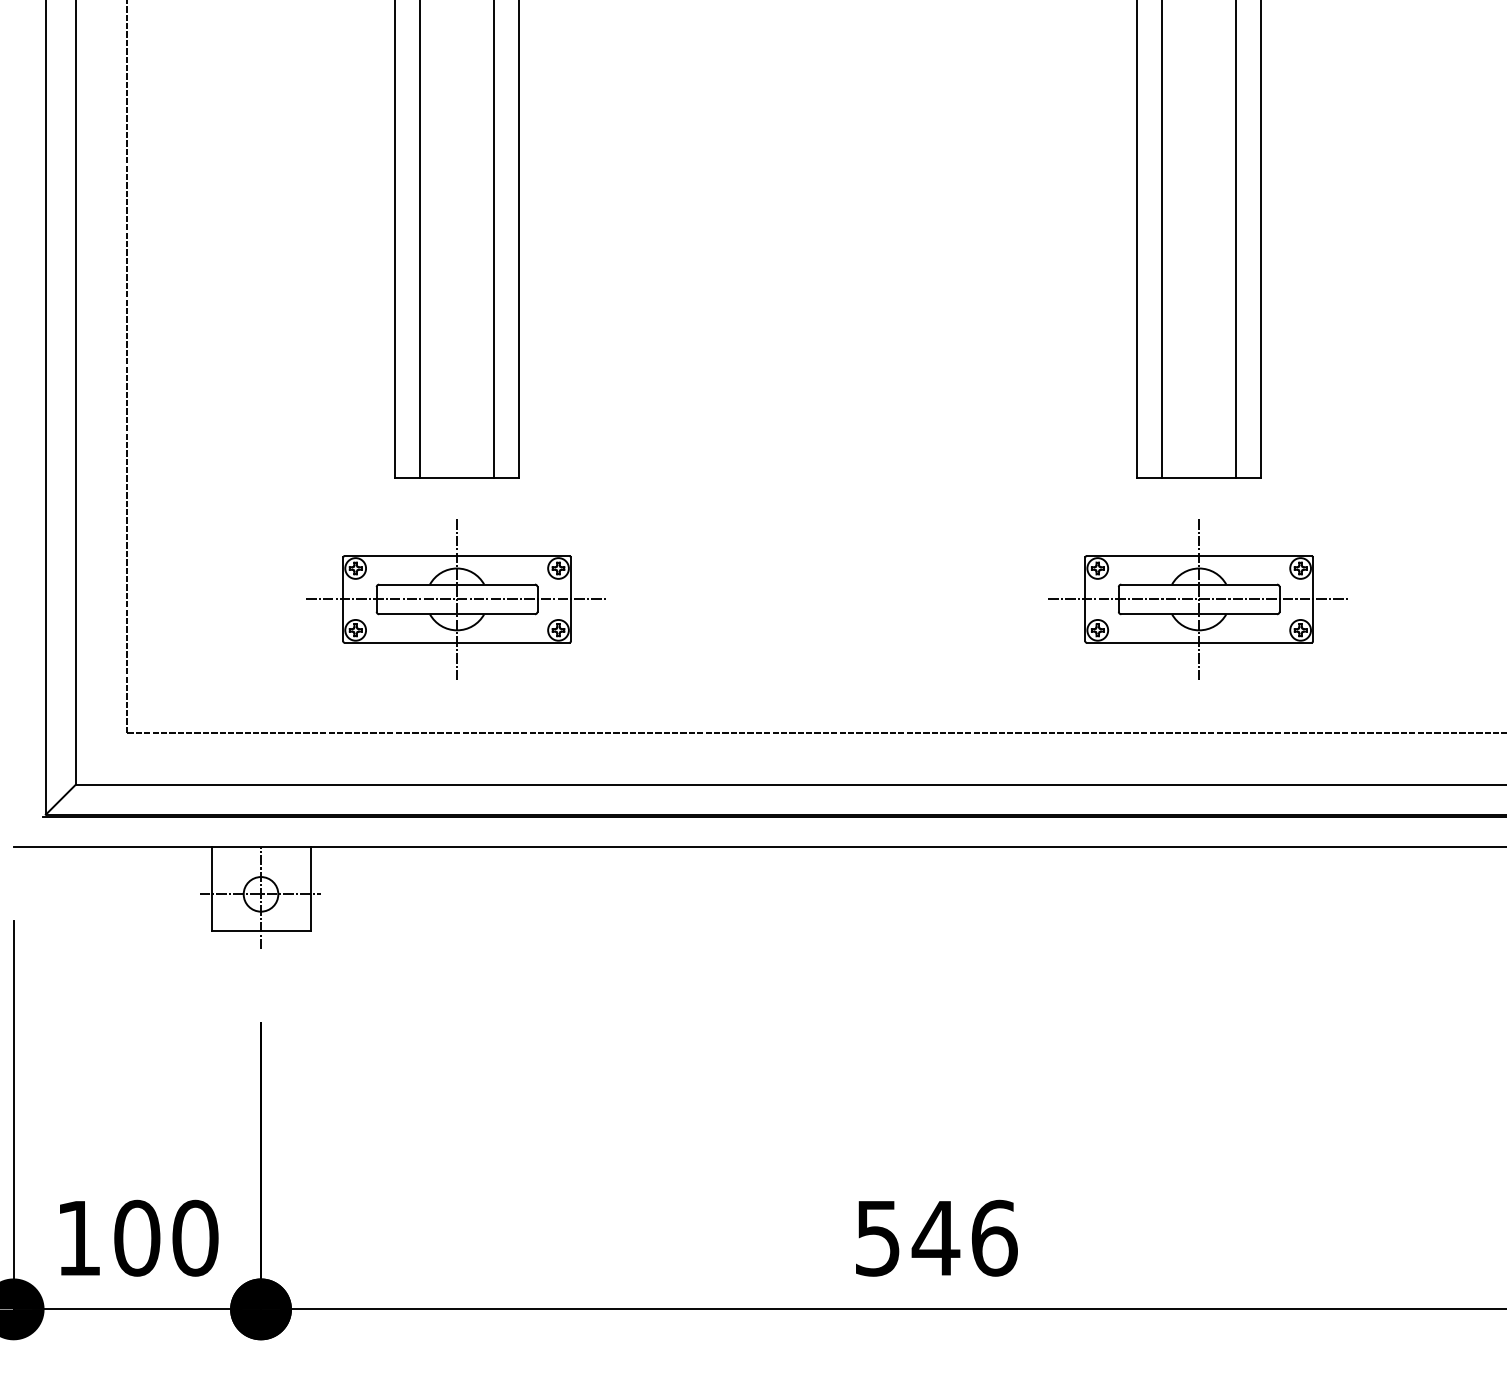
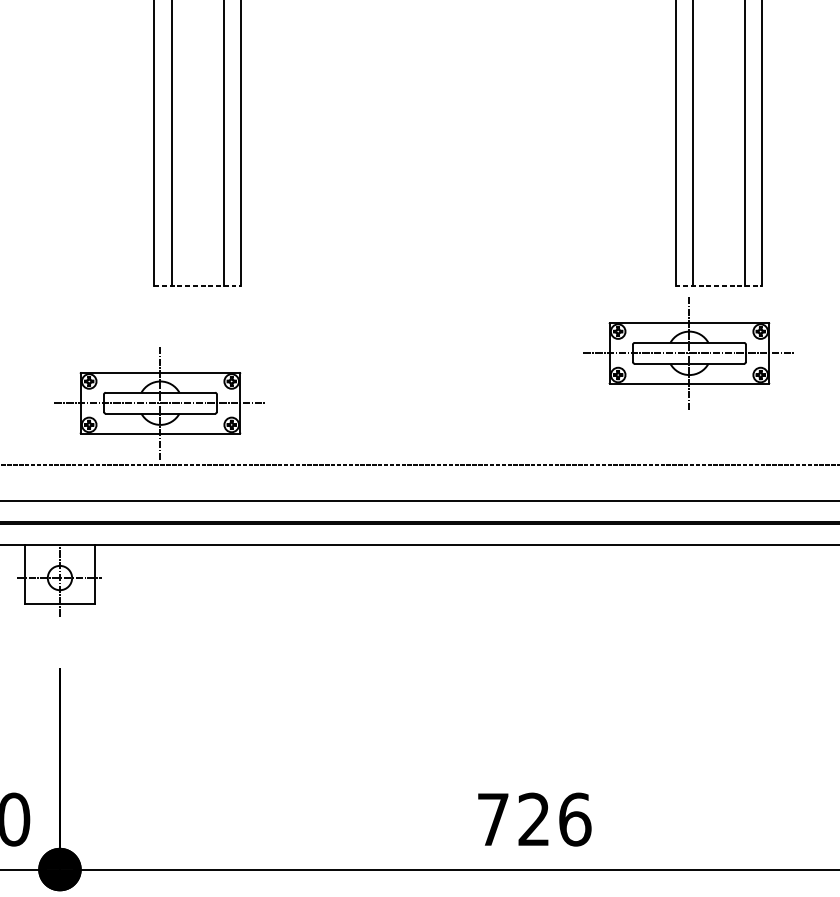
line: (457, 478) -> (197, 285), solid -> dashed
line: (1199, 478) -> (719, 285), solid -> dashed
part: (455, 599) -> (159, 403), moved
part: (1197, 599) -> (688, 353), moved
text: (908, 1237) -> (514, 819), 546 -> 726

